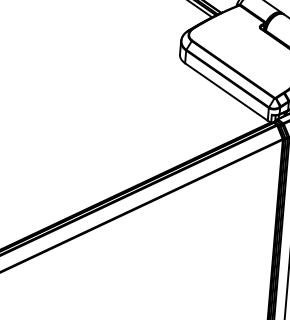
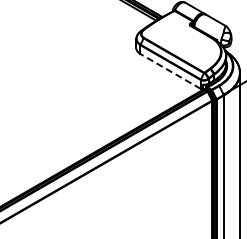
line: (226, 92) -> (170, 71), solid -> dashed

